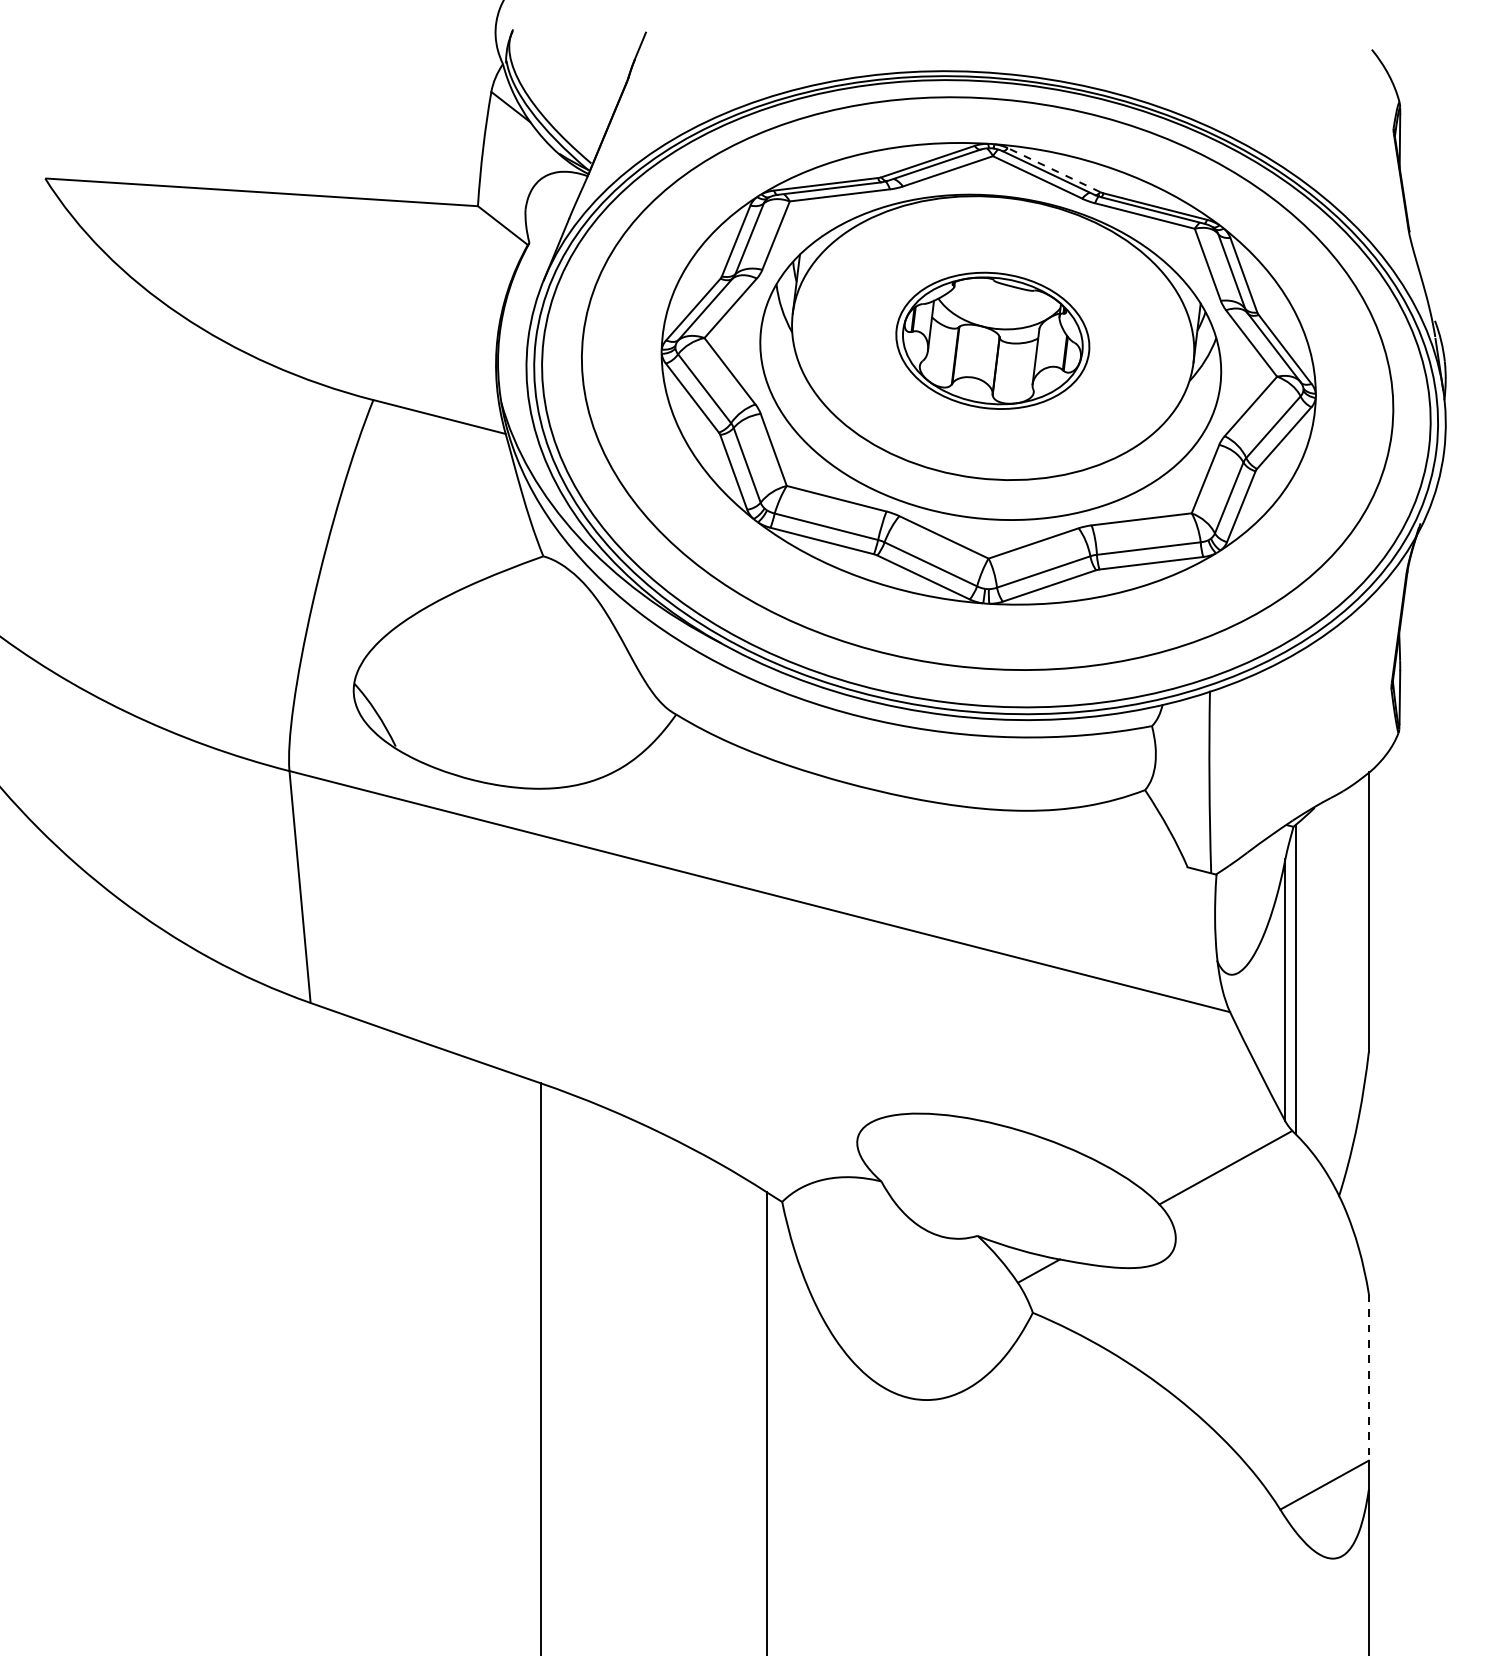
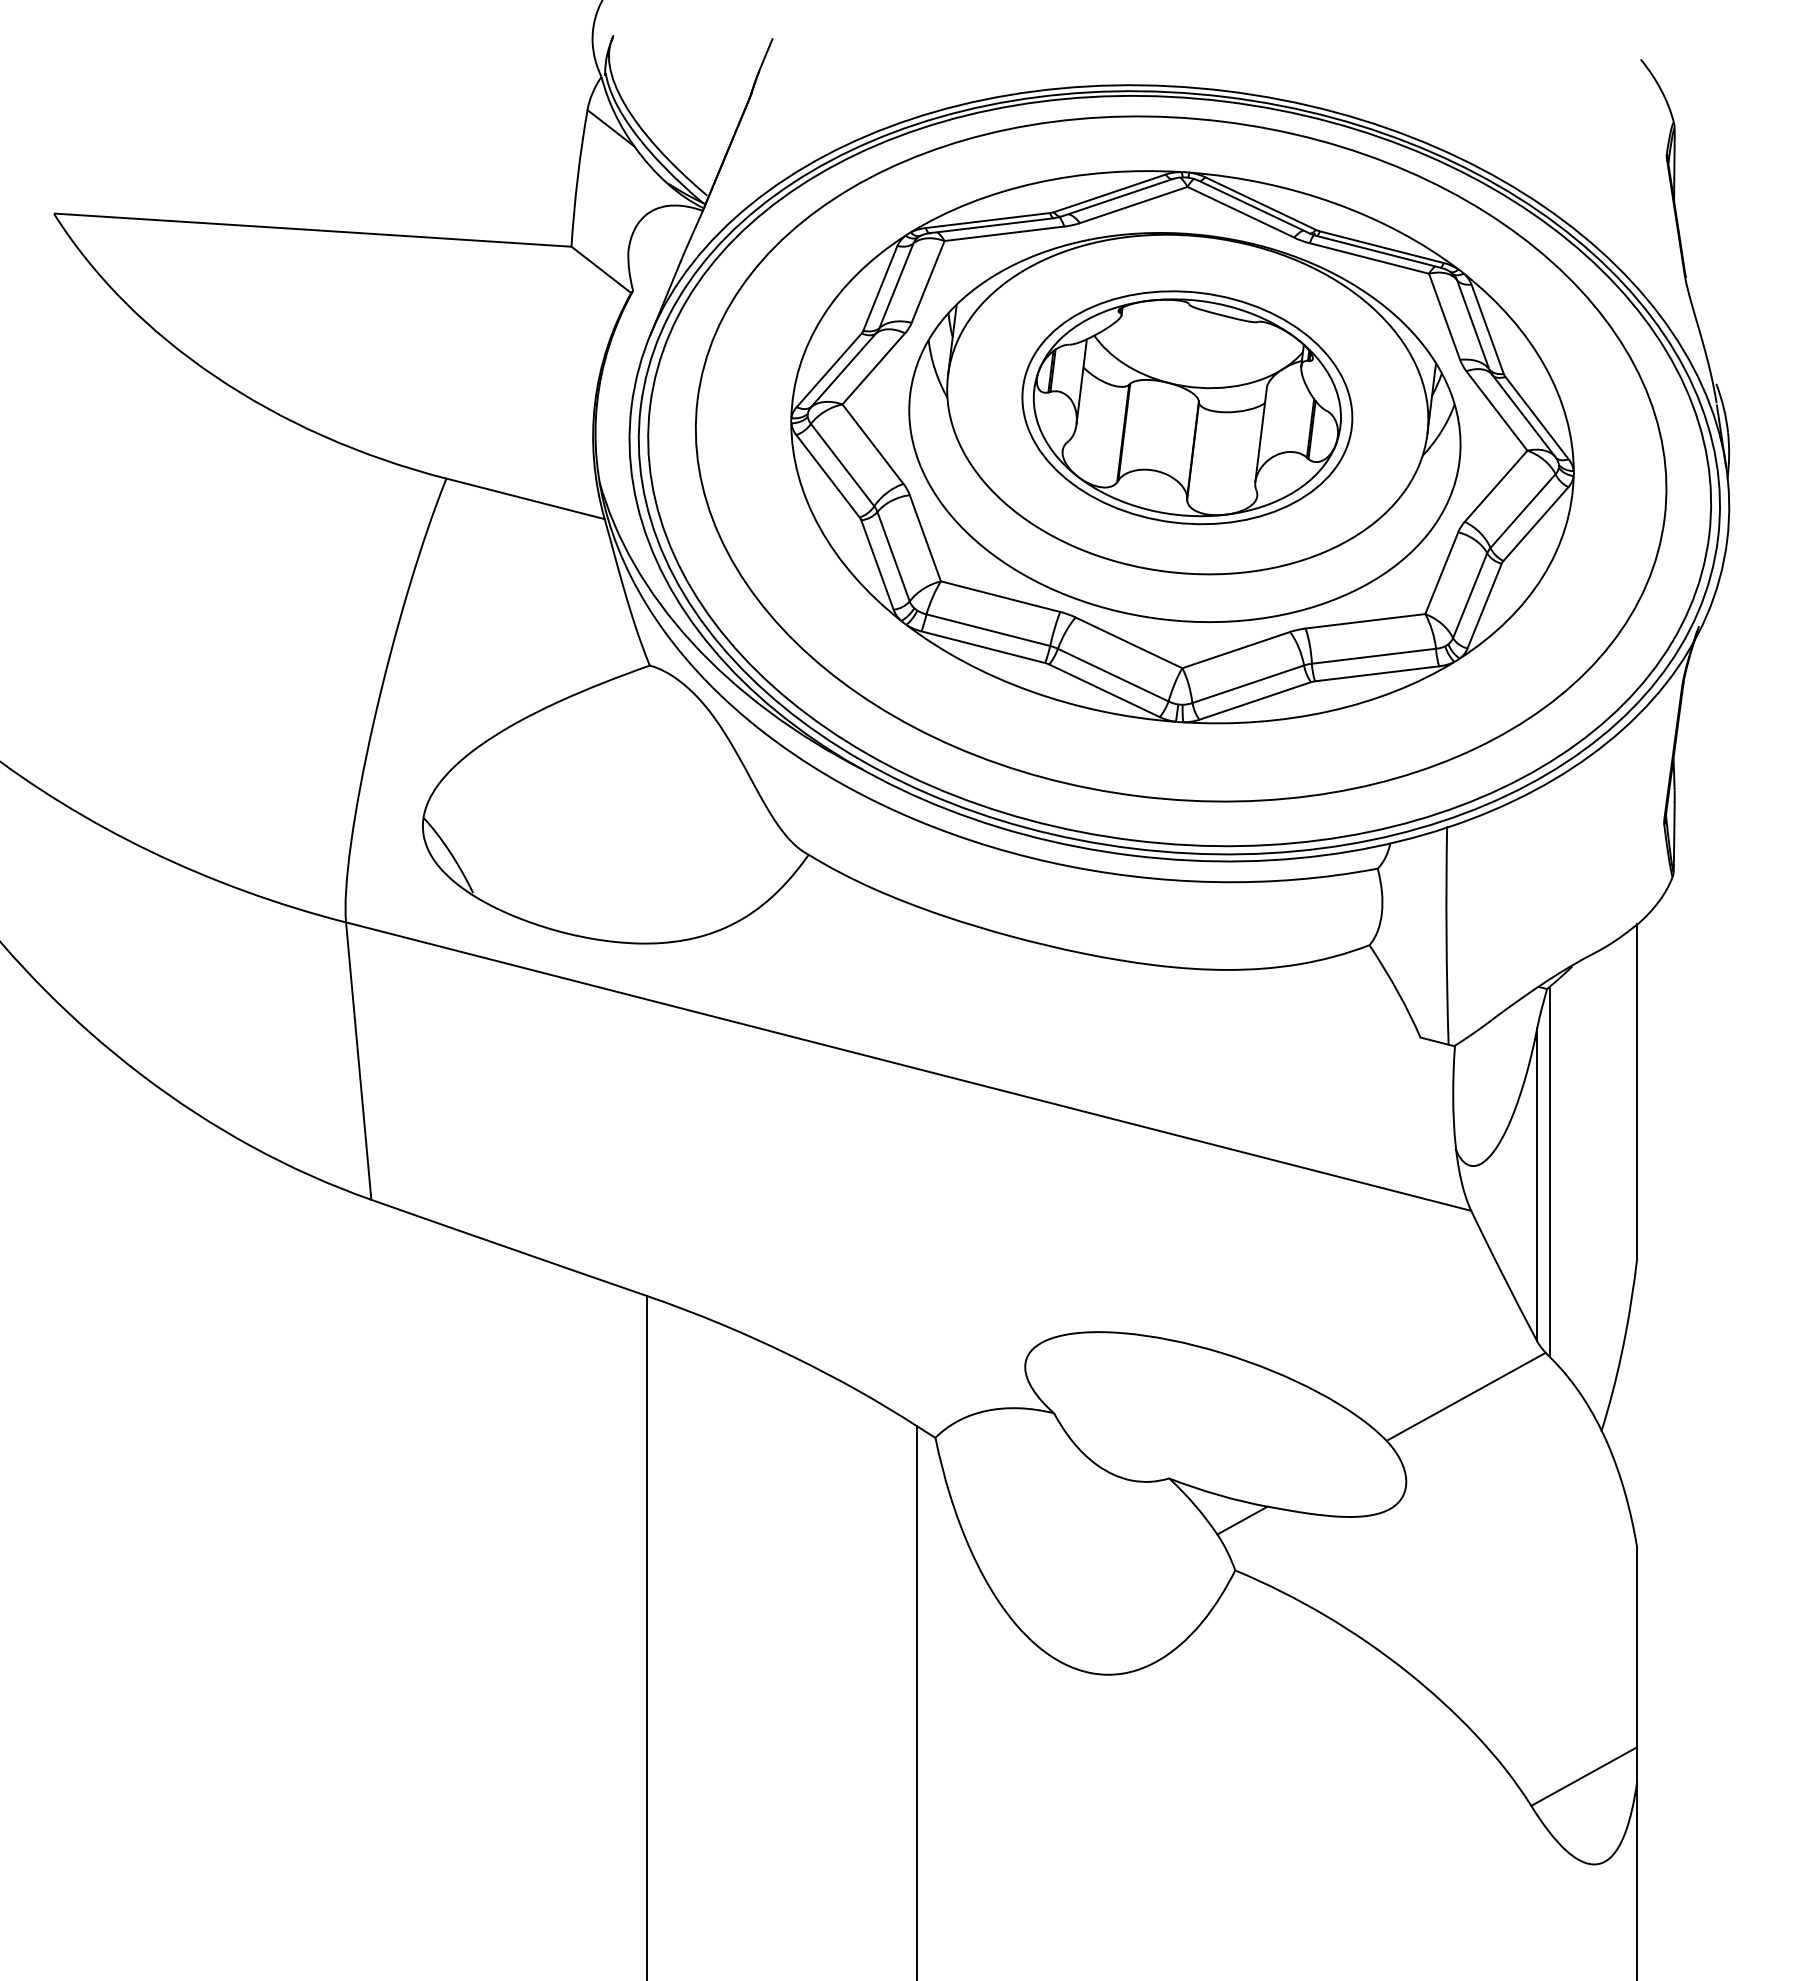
line: (1053, 170) -> (1260, 203), dashed -> solid
part: (992, 340) -> (1187, 407), size x1.43
line: (1369, 1377) -> (1637, 1647), dashed -> solid

